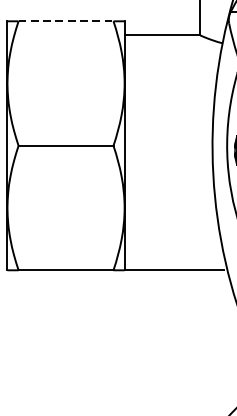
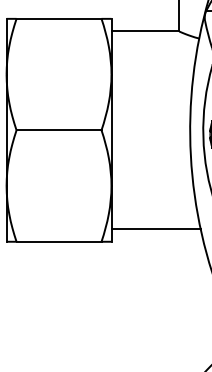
line: (66, 20) -> (59, 18), dashed -> solid
line: (173, 269) -> (155, 229), moved

